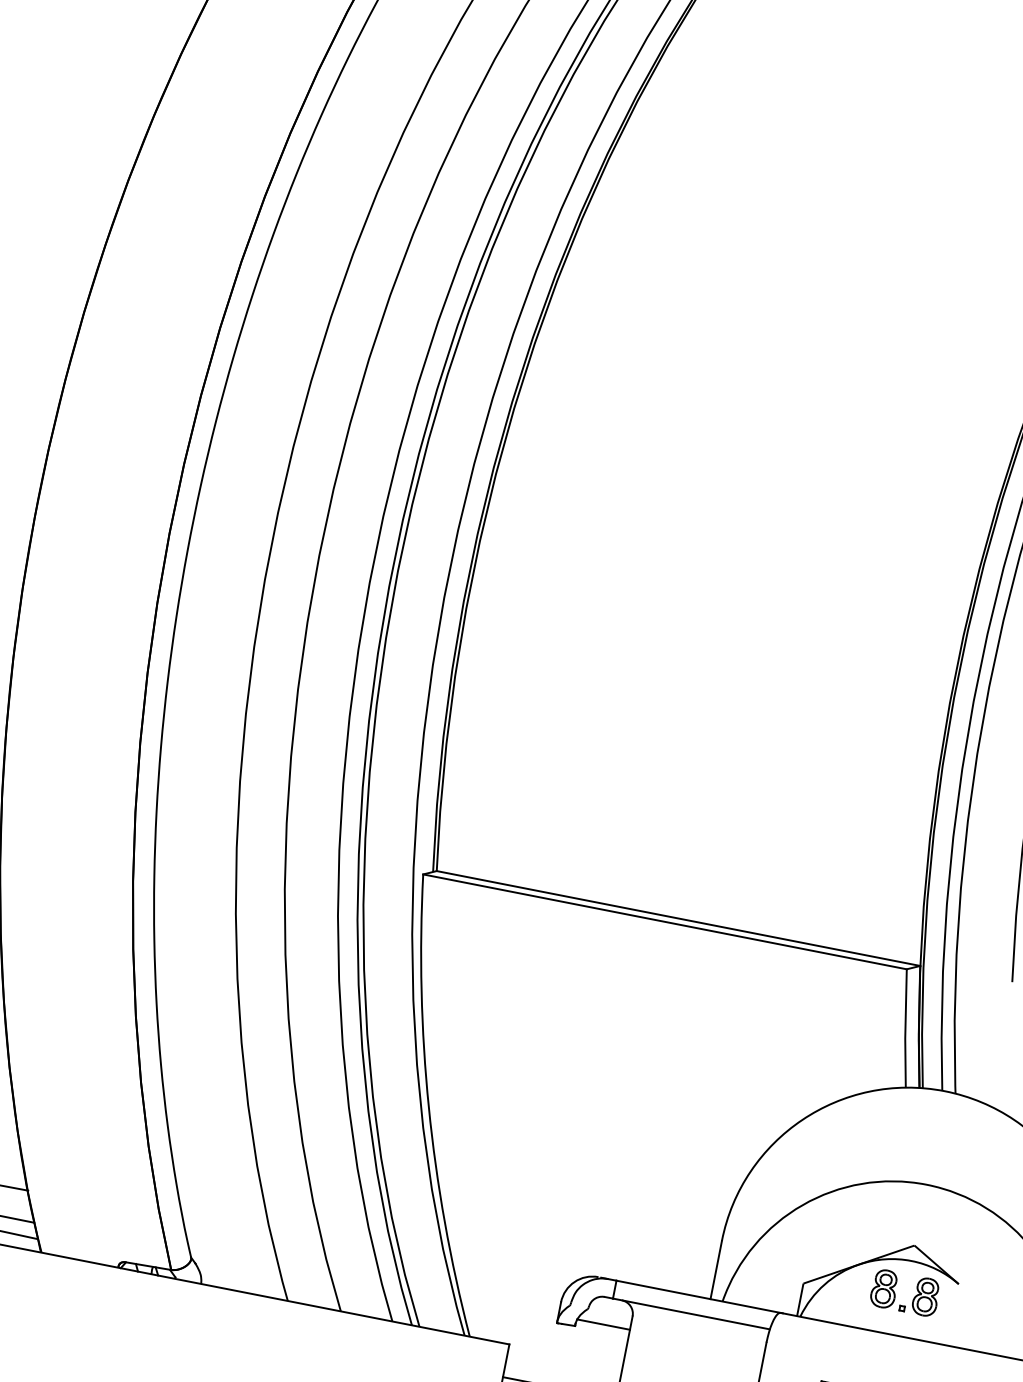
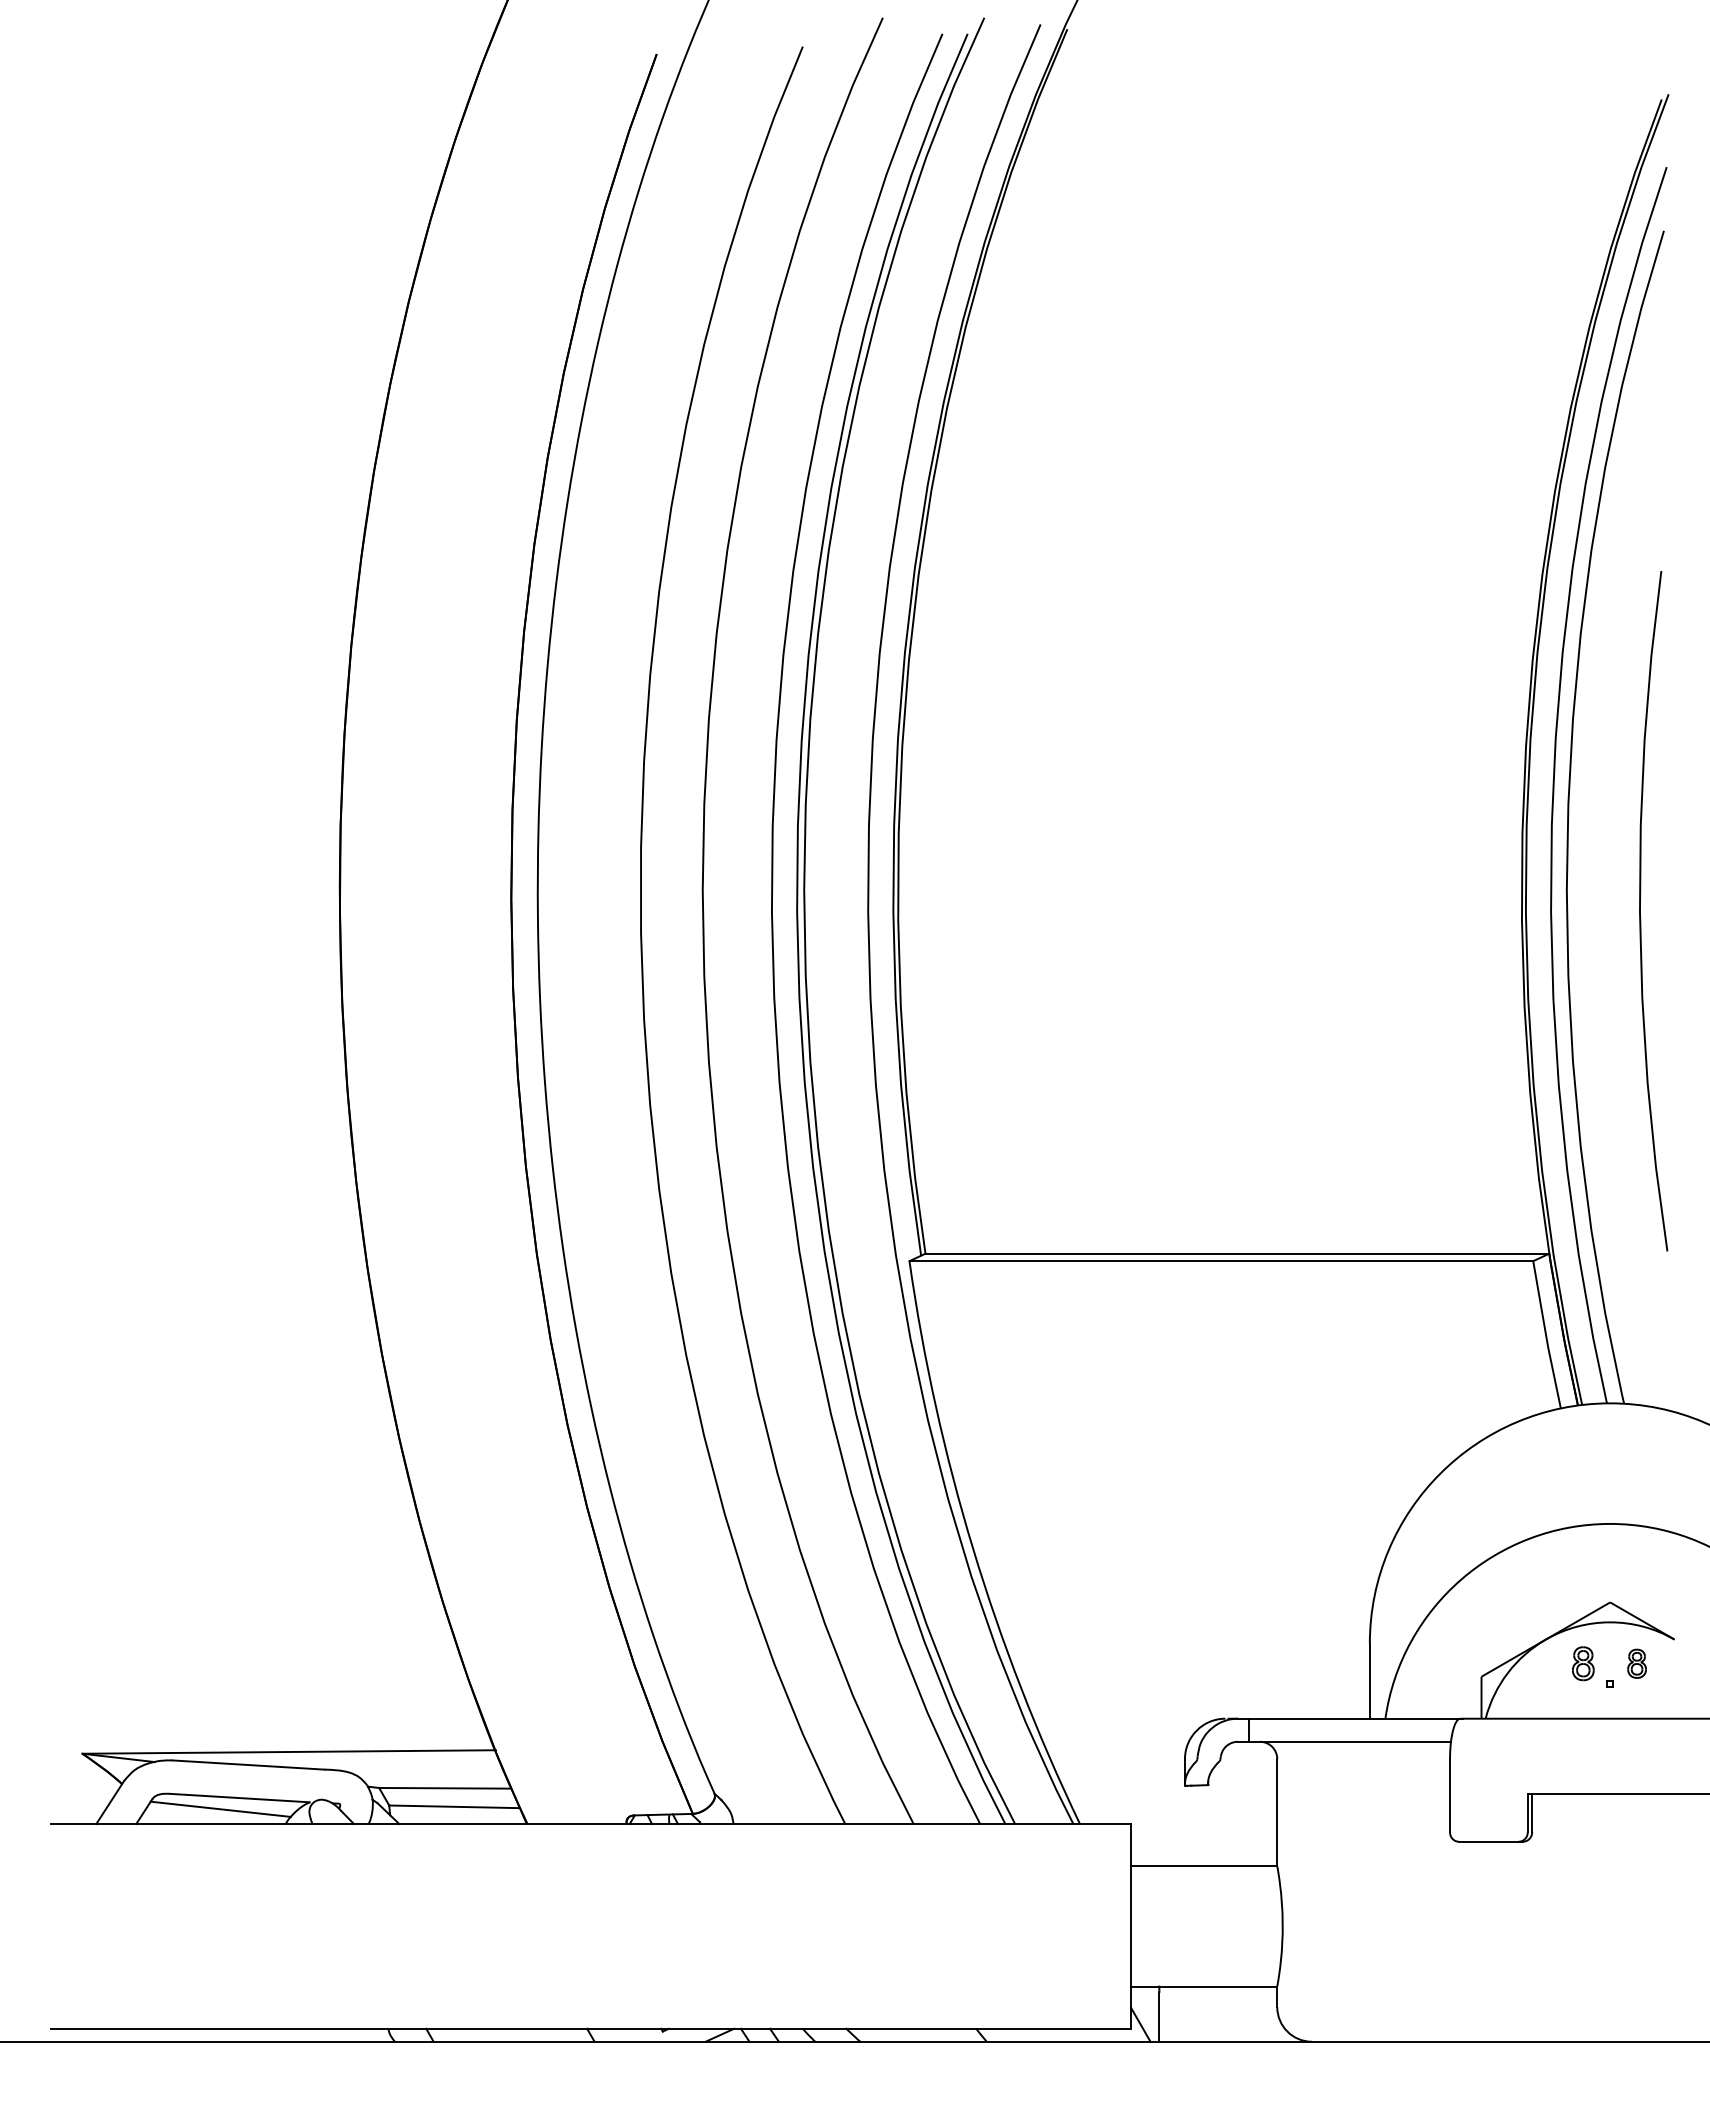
part: (884, 1288) -> (1583, 1663), size x0.7
part: (925, 1296) -> (1636, 1663), size x0.6
line: (603, 1324) -> (1243, 1776), removed

